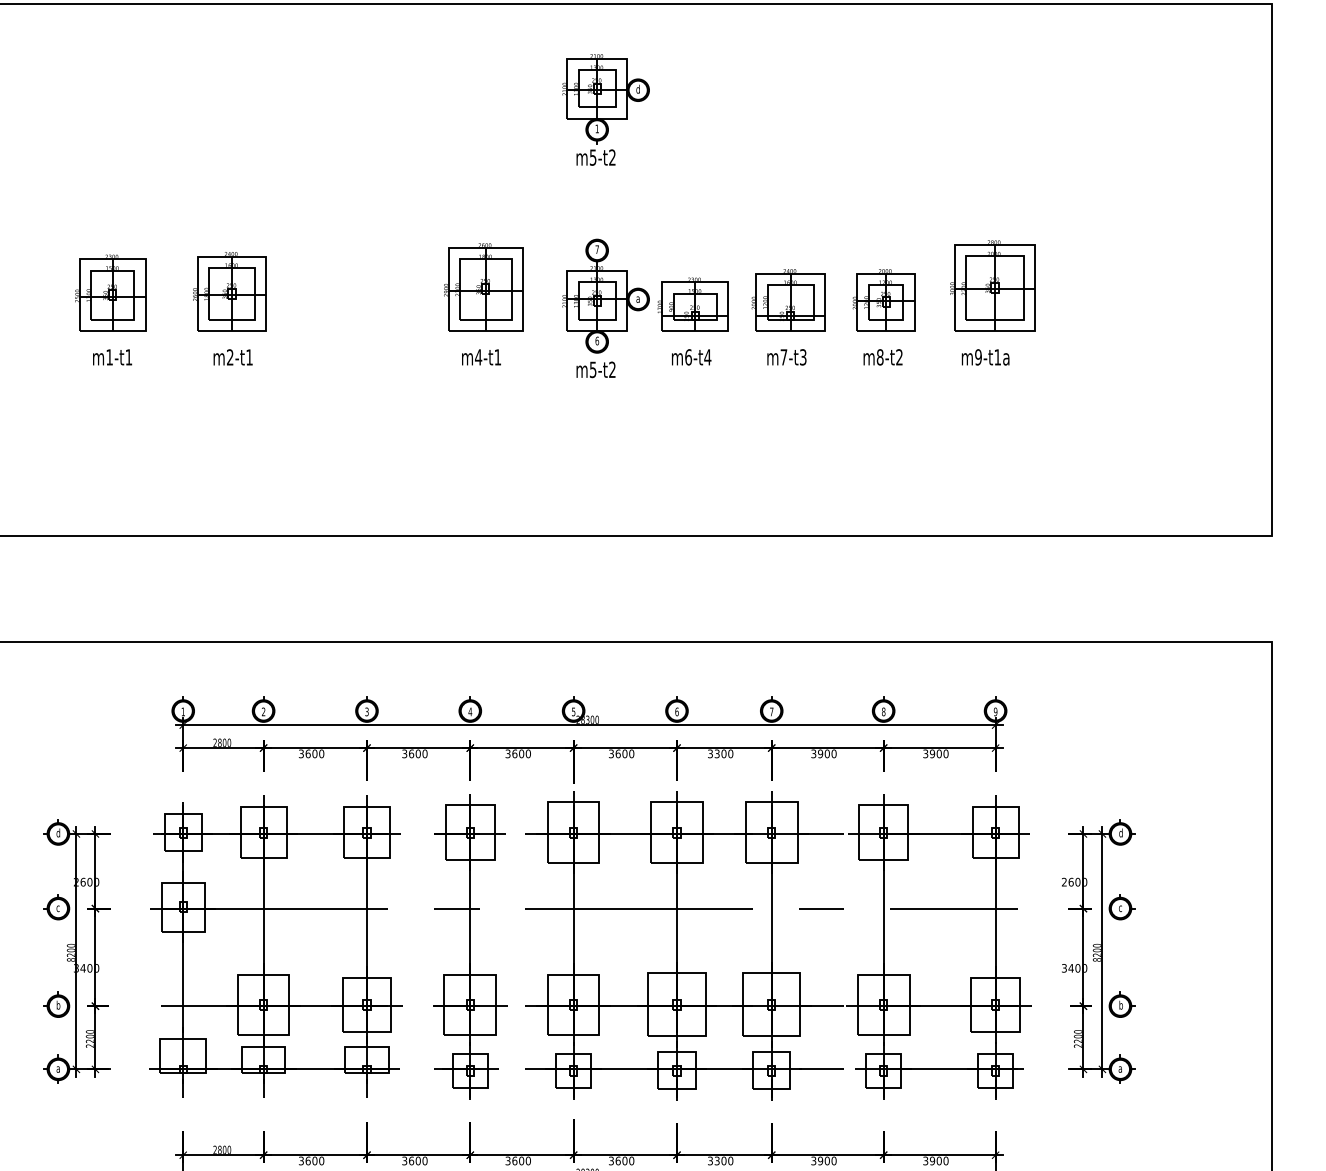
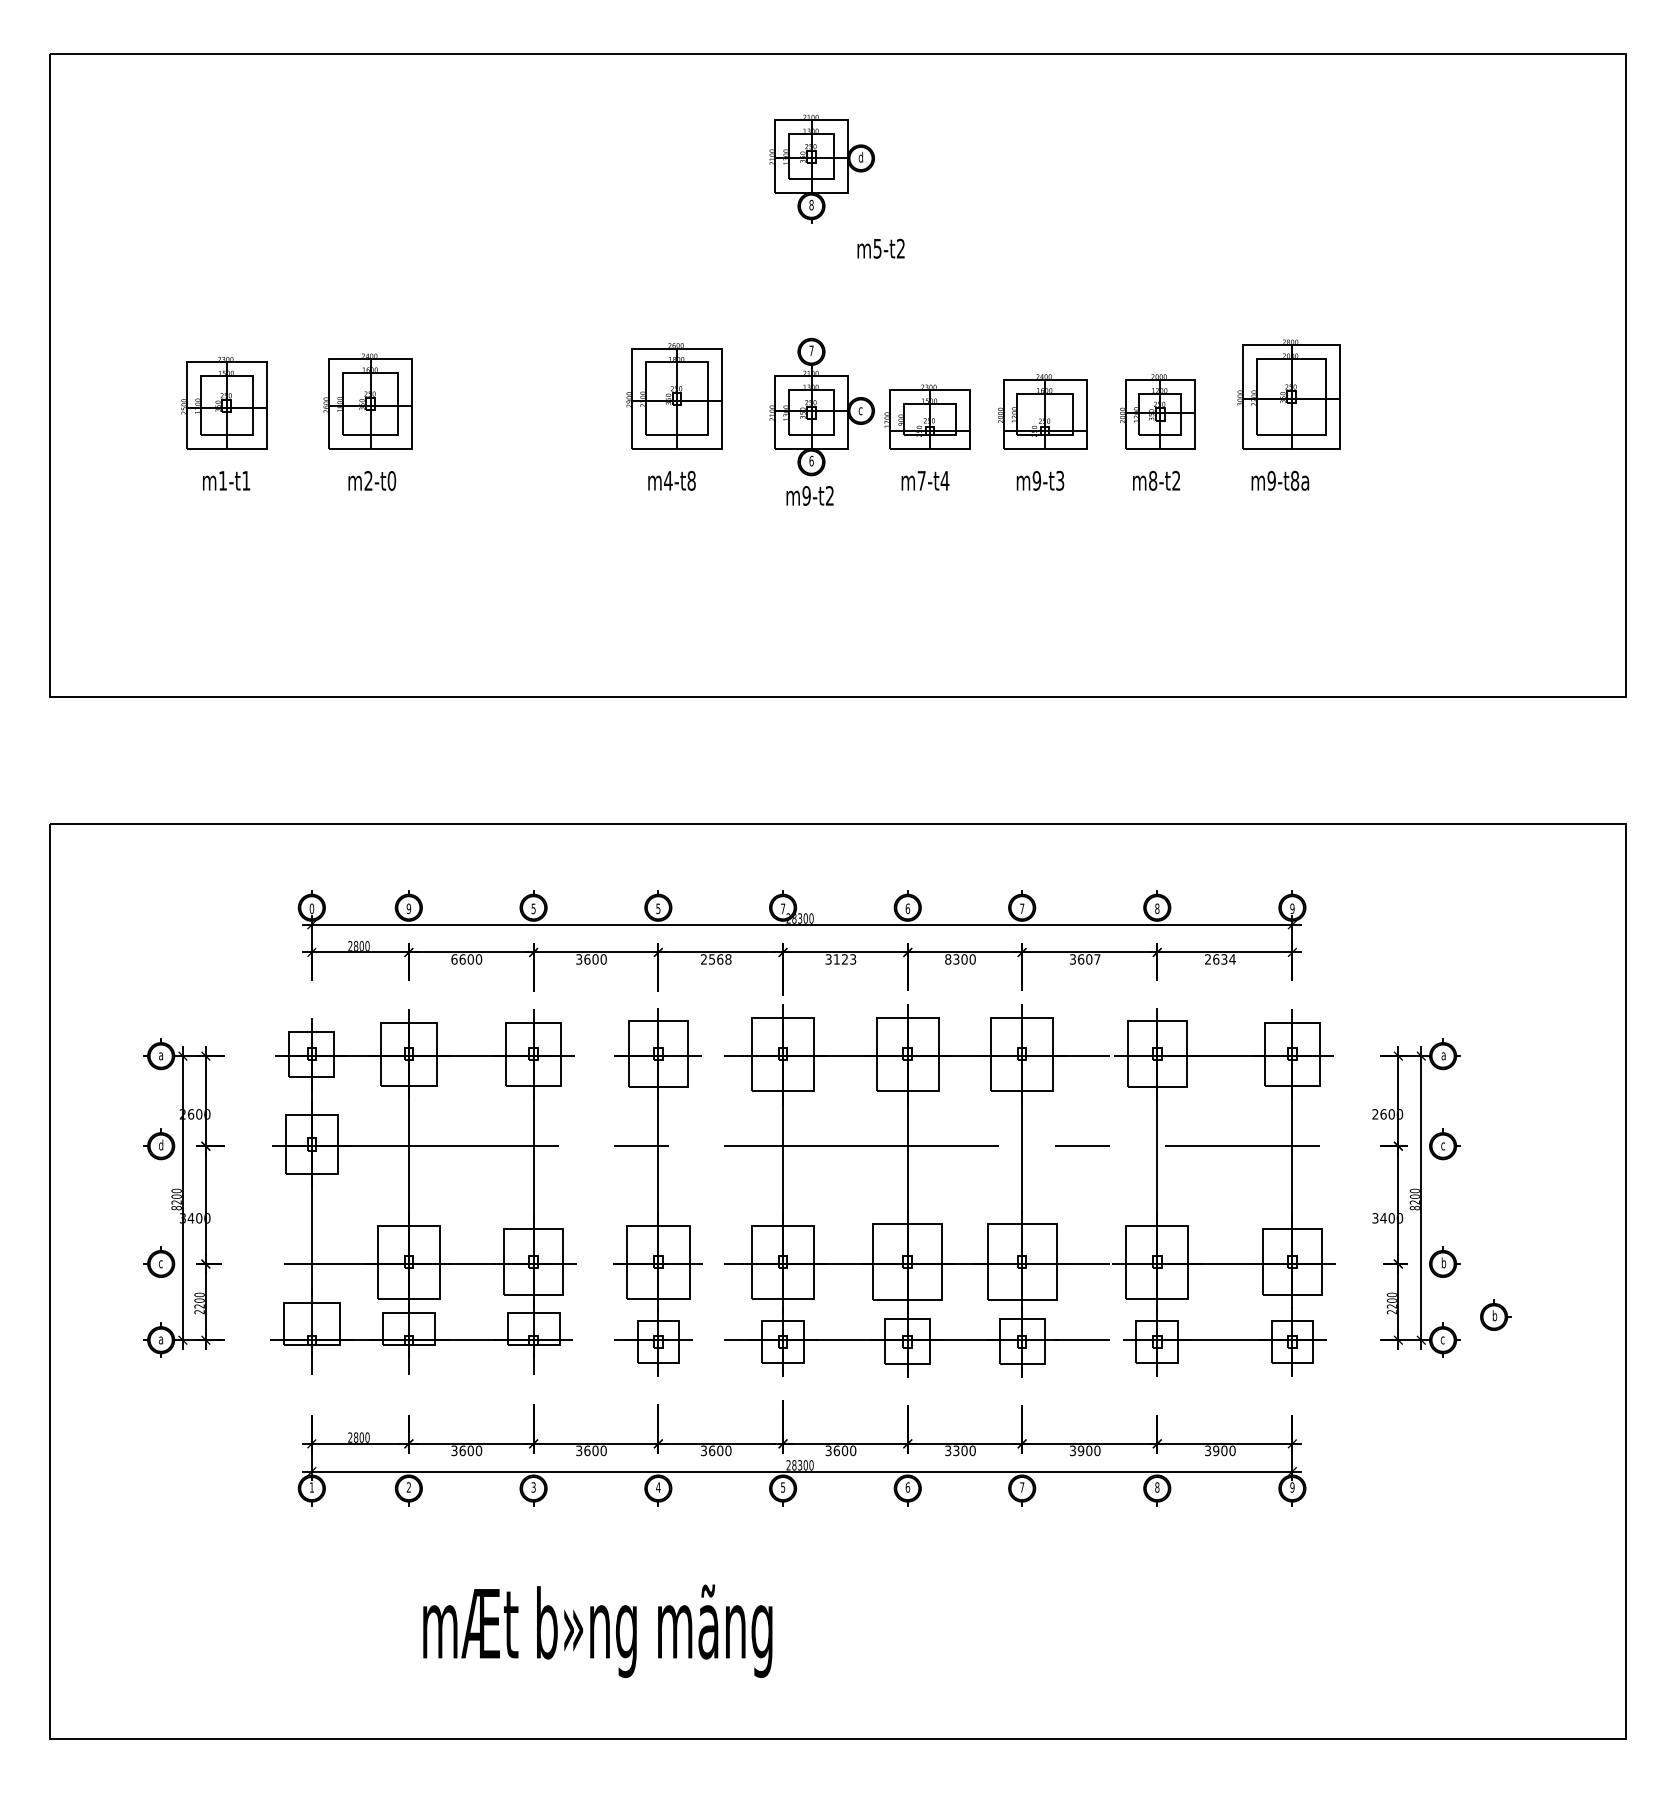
text: (597, 128) -> (811, 204), 1 -> 8
text: (595, 157) -> (880, 248), moved
text: (637, 299) -> (860, 411), a -> c
text: (249, 357) -> (391, 480), m2-t1 -> m2-t0
text: (497, 357) -> (691, 480), m4-t1 -> m4-t8
text: (688, 357) -> (921, 480), m6-t4 -> m7-t4
text: (783, 357) -> (1036, 480), m7-t3 -> m9-t3
text: (997, 357) -> (1294, 480), m9-t1a -> m9-t8a
text: (593, 369) -> (806, 495), m5-t2 -> m9-t2
text: (366, 710) -> (533, 907), 3 -> 5
text: (182, 711) -> (311, 908), 1 -> 0
text: (263, 711) -> (408, 908), 2 -> 9
text: (470, 711) -> (658, 908), 4 -> 5
text: (574, 711) -> (783, 908), 5 -> 7
text: (301, 753) -> (454, 959), 3600 -> 6600
text: (518, 753) -> (716, 959), 3600 -> 2568
text: (624, 753) -> (844, 959), 3600 -> 3123
text: (710, 753) -> (948, 959), 3300 -> 8300
text: (827, 753) -> (1089, 959), 3900 -> 3607
text: (936, 753) -> (1220, 959), 3900 -> 2634
text: (58, 832) -> (161, 1054), d -> a
text: (1120, 832) -> (1443, 1054), d -> a
text: (58, 907) -> (161, 1144), c -> d
text: (58, 1004) -> (161, 1262), b -> c
part: (1163, 1048) -> (1495, 1314), added
text: (1119, 1069) -> (1442, 1340), a -> c

